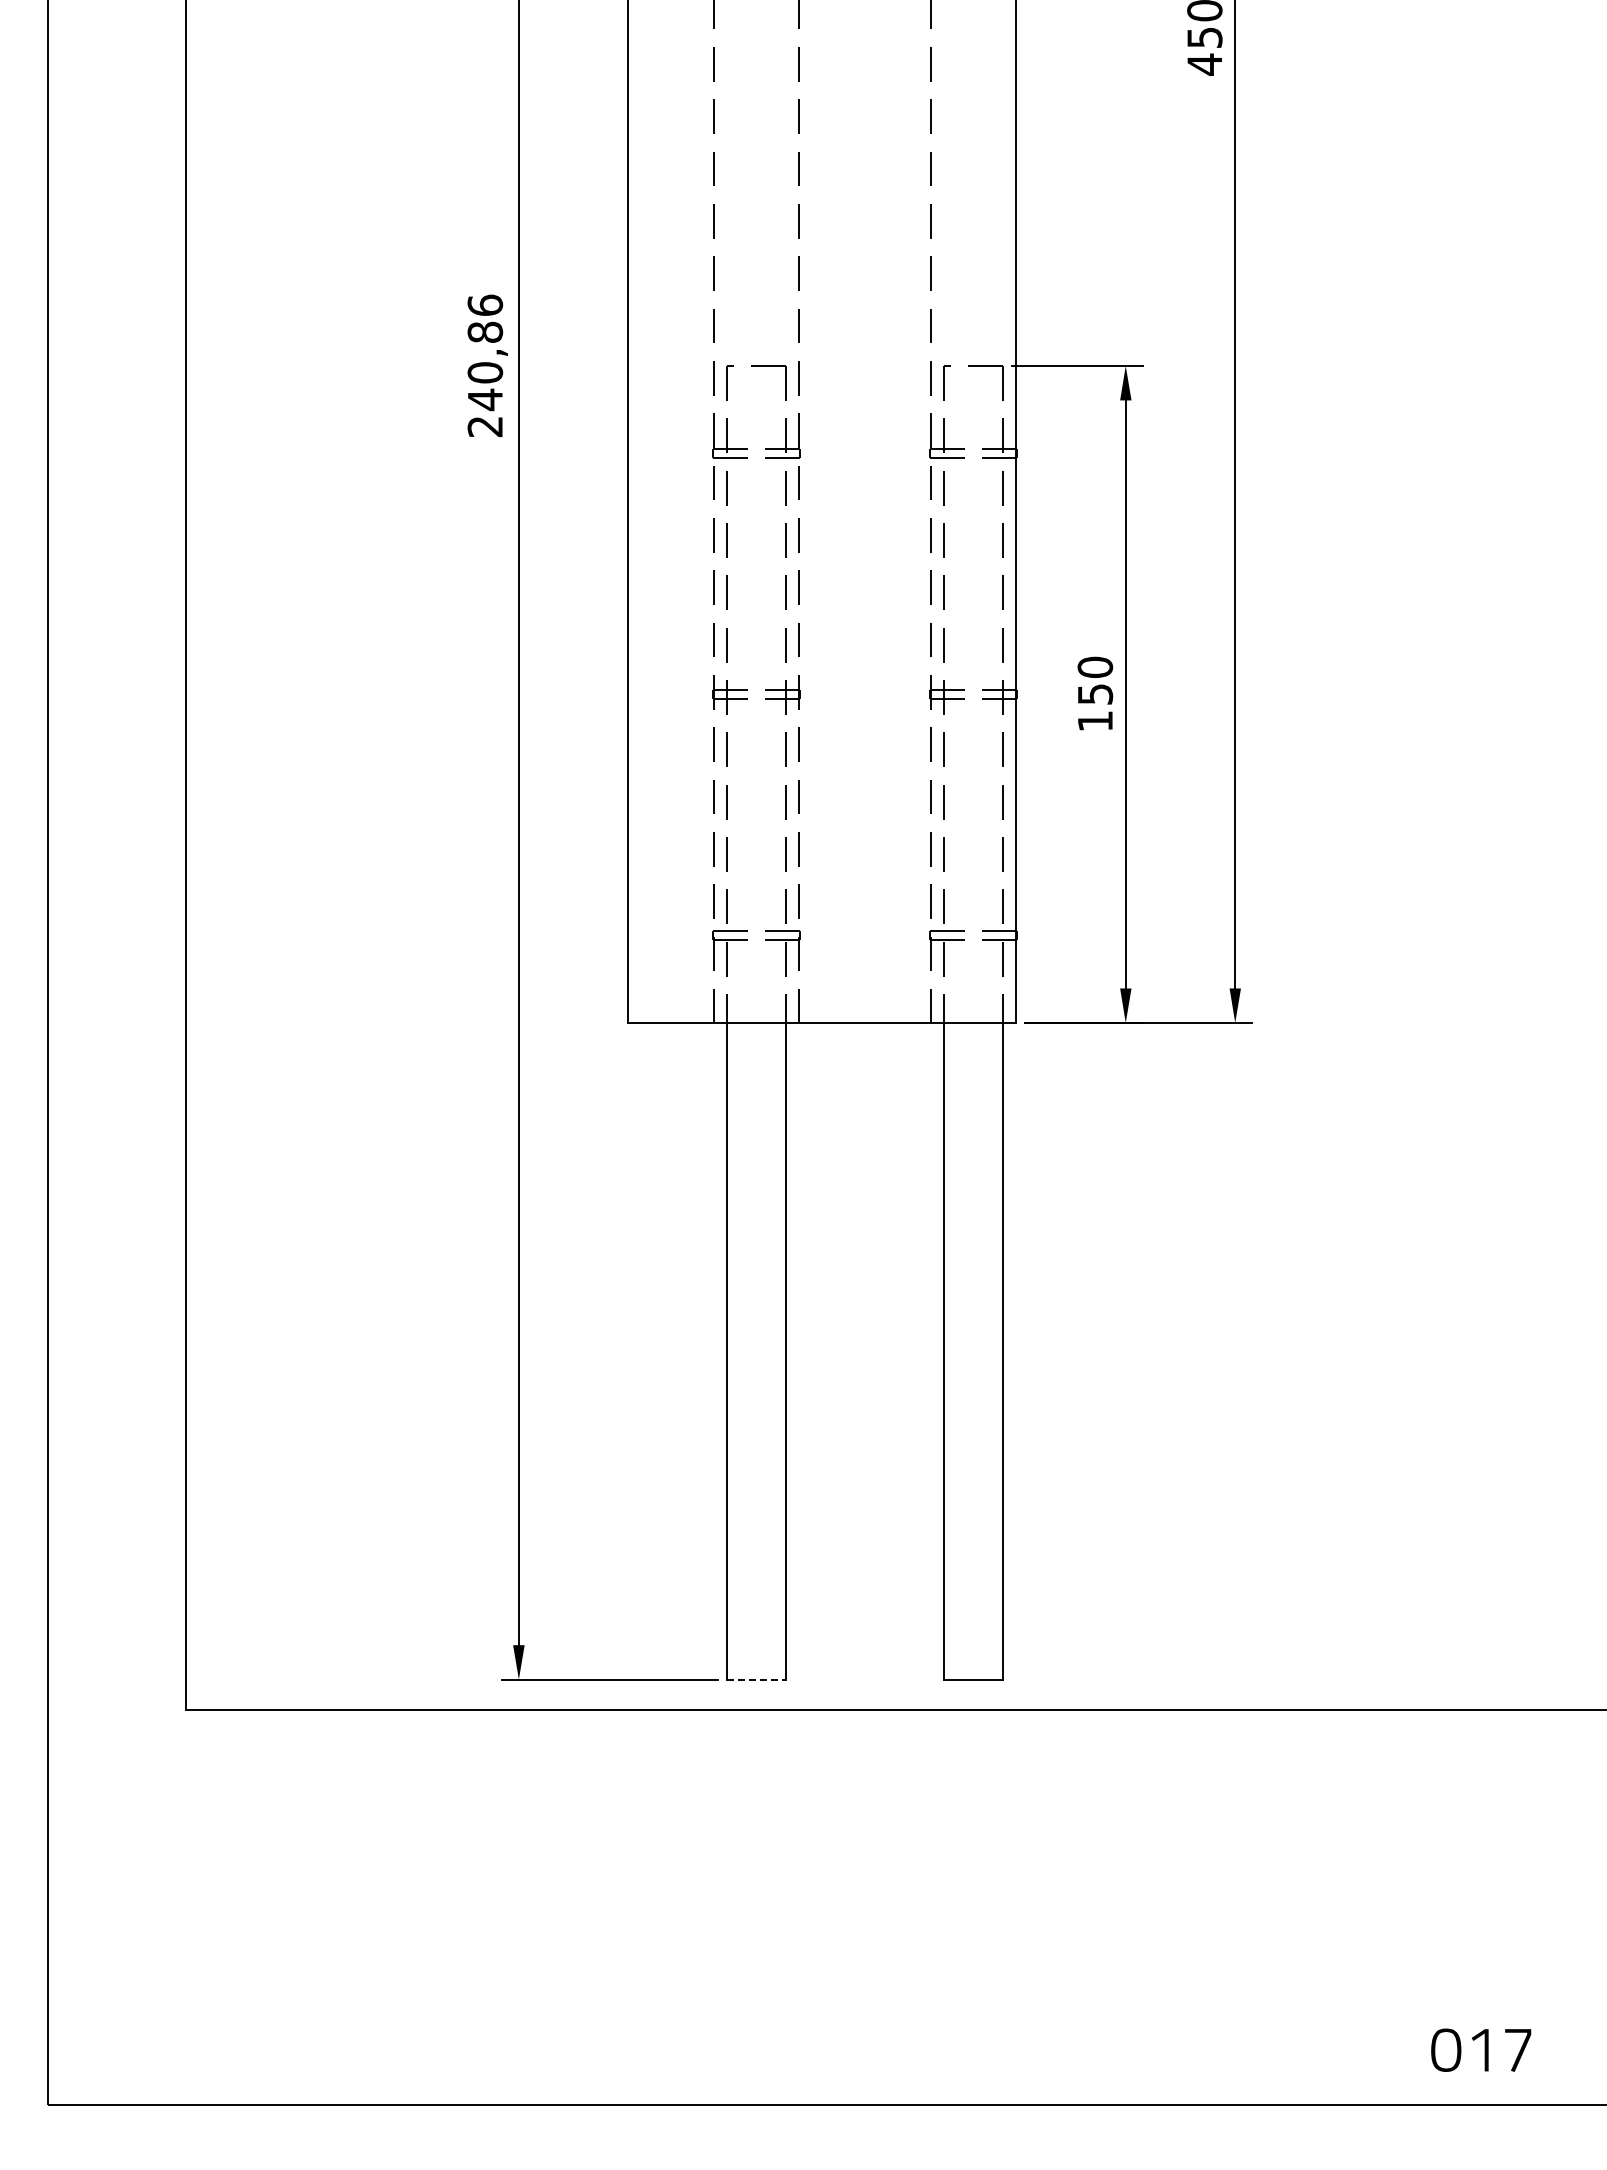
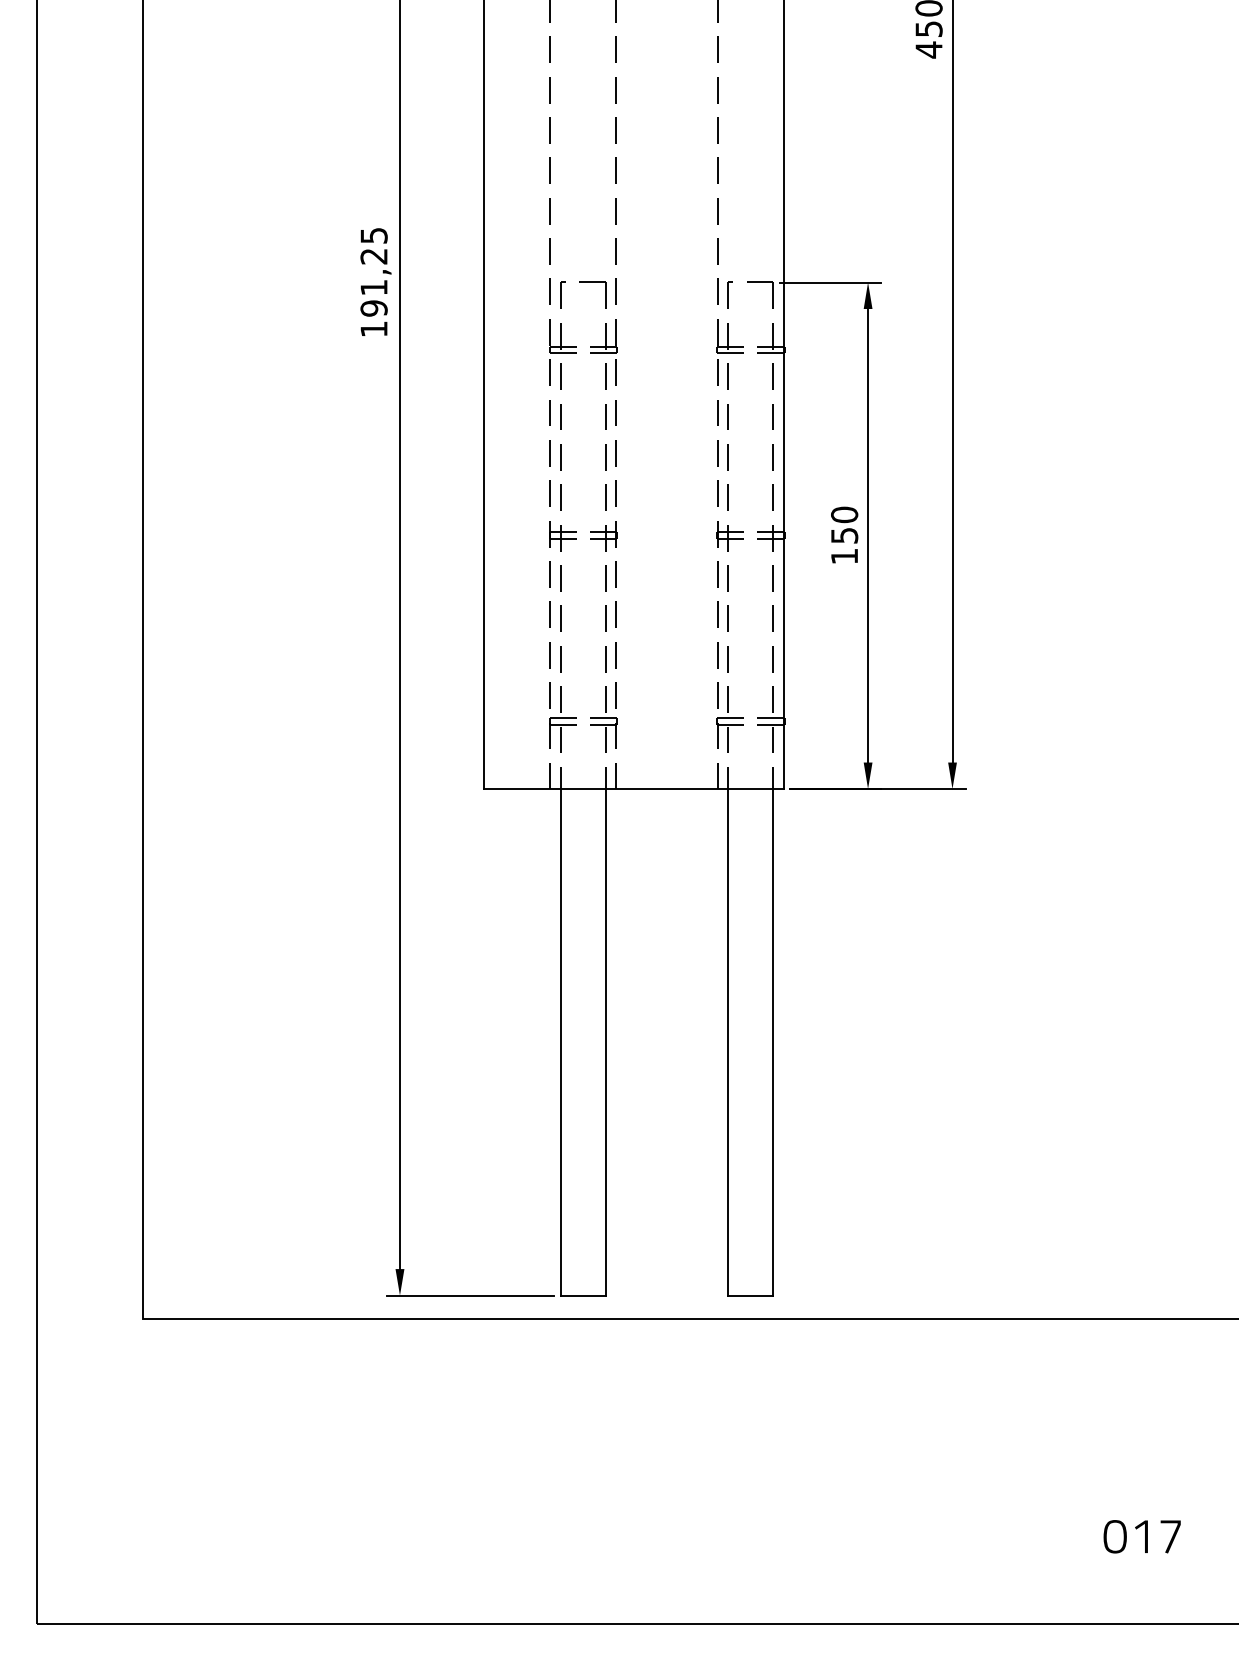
text: (485, 365) -> (374, 282), 240,86 -> 191,25
line: (756, 1679) -> (583, 1295), dashed -> solid
text: (1481, 2049) -> (1142, 1536), moved

